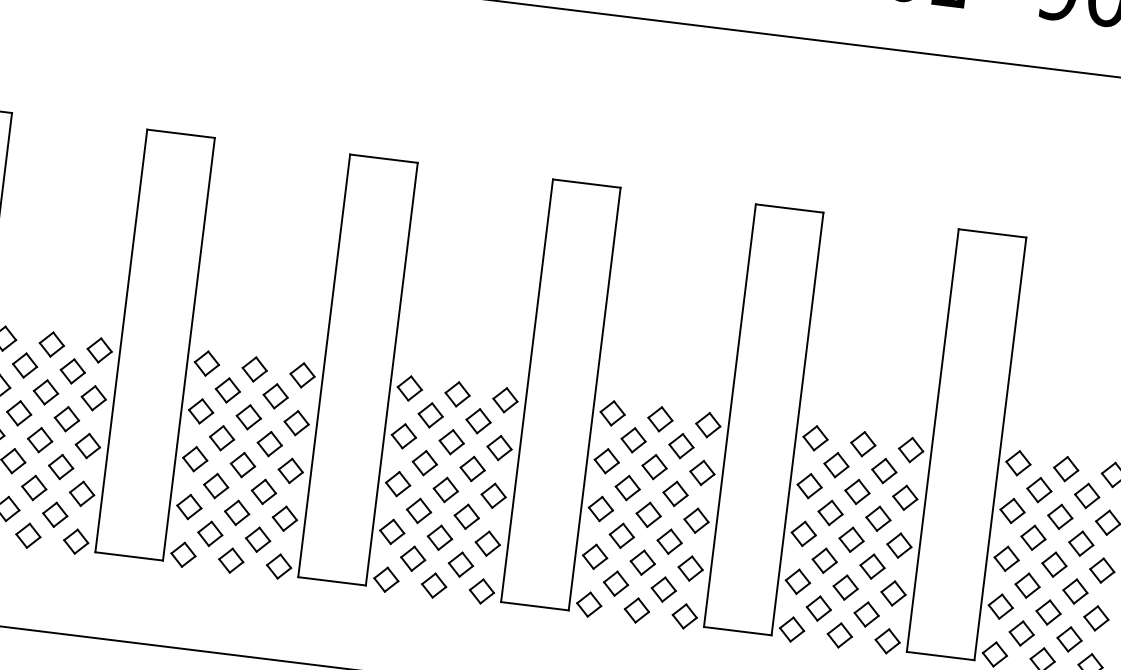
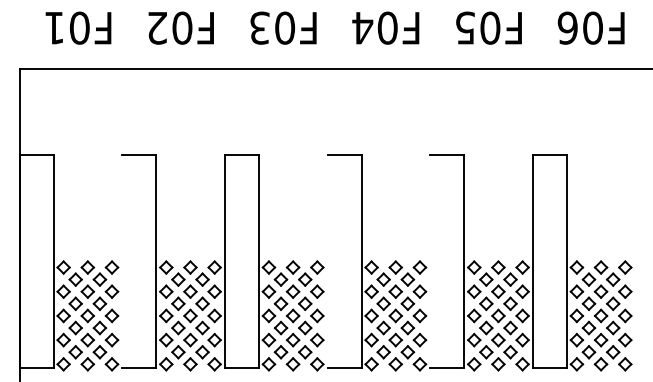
line: (121, 341) -> (122, 261), removed
line: (526, 390) -> (327, 261), removed
line: (730, 415) -> (430, 261), removed

